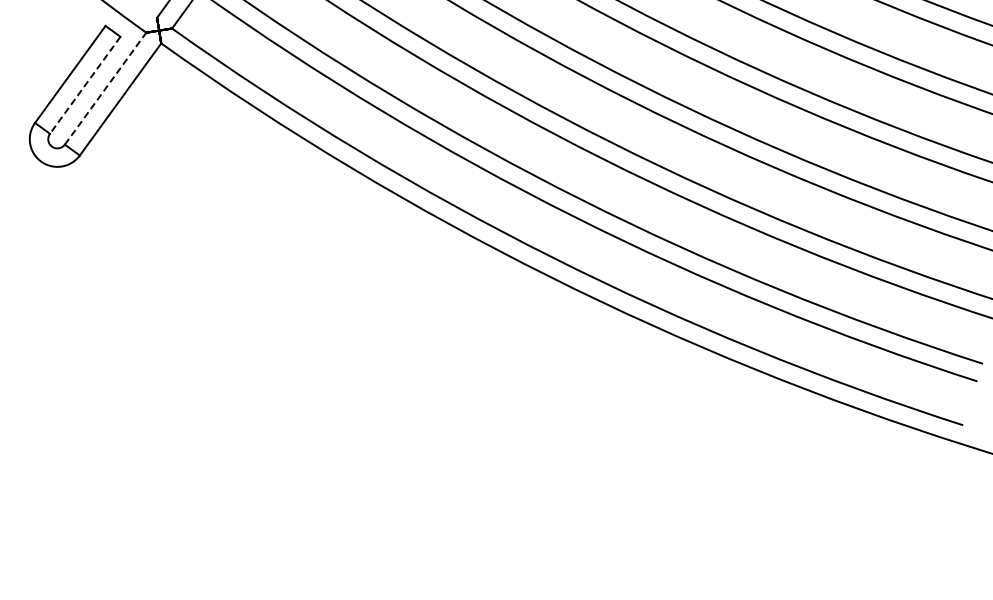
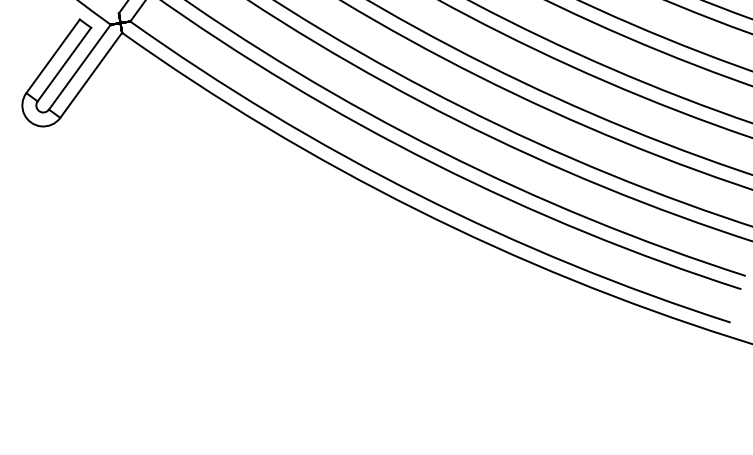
line: (85, 85) -> (64, 64), dashed -> solid
line: (105, 88) -> (79, 67), dashed -> solid

